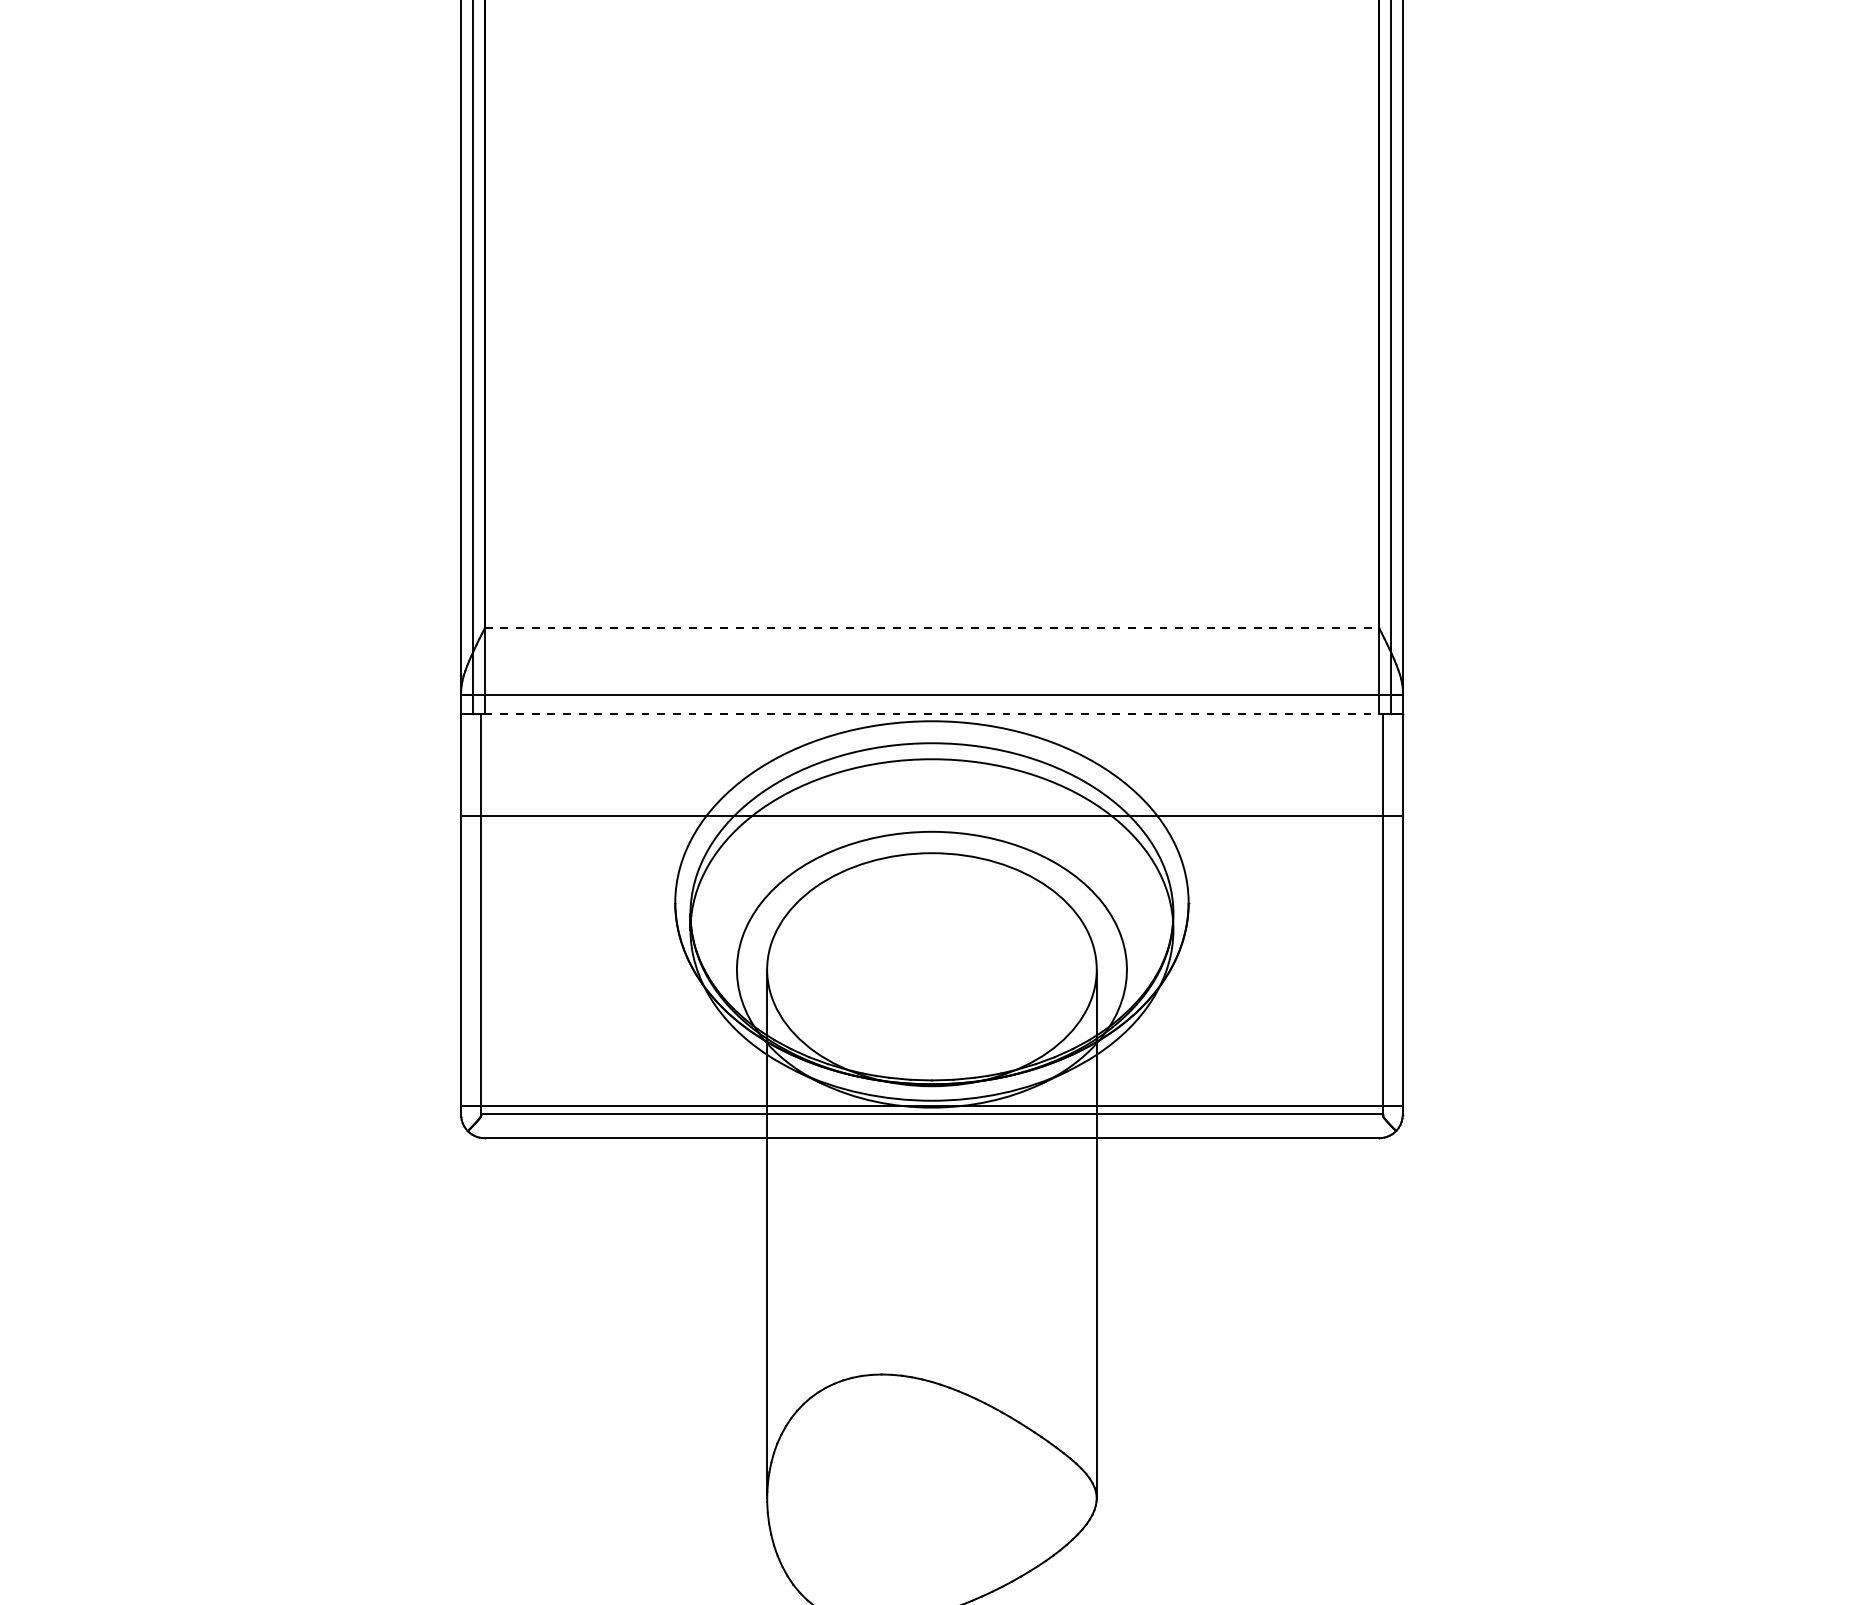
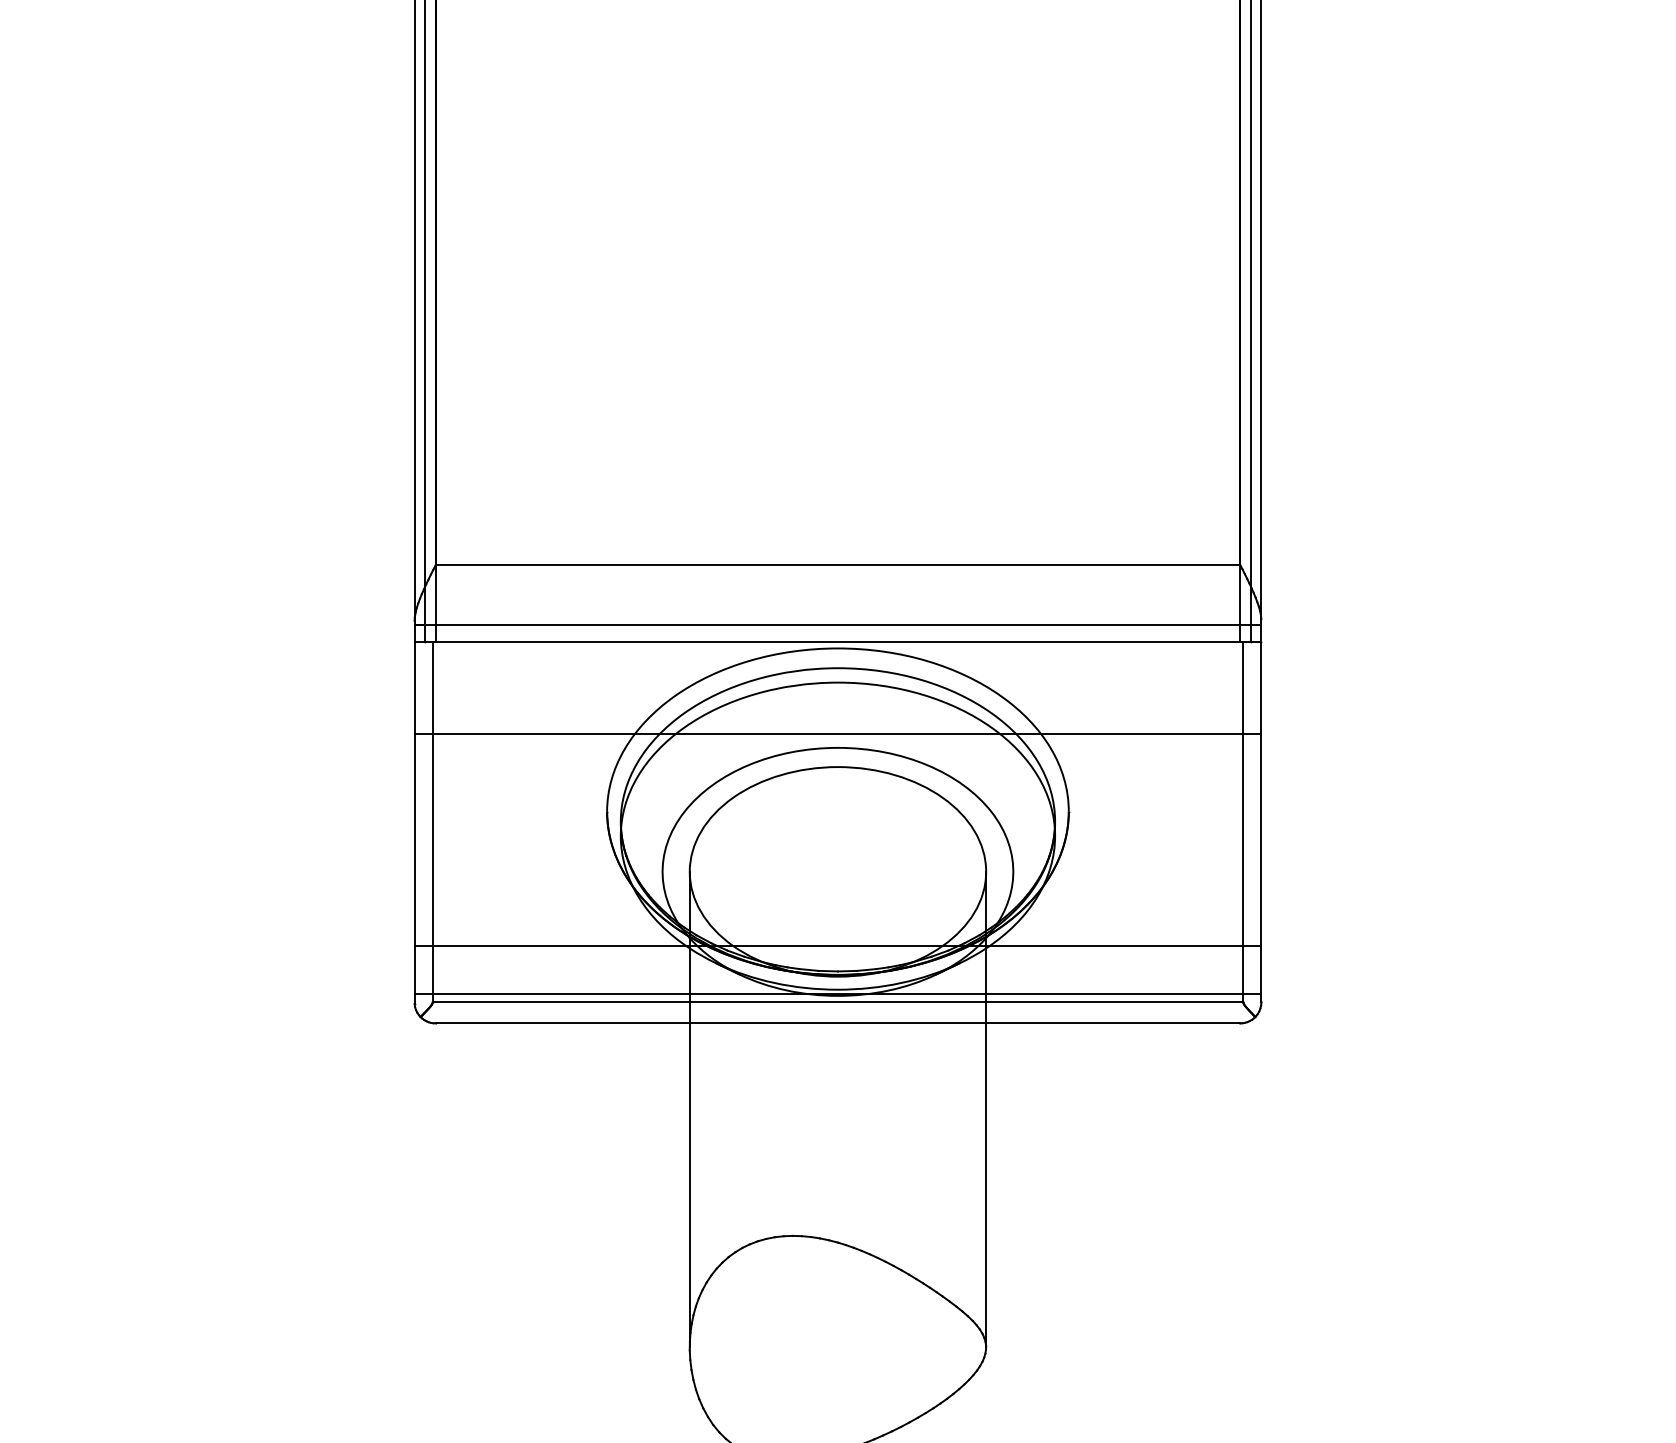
line: (932, 628) -> (838, 565), dashed -> solid
line: (932, 714) -> (838, 642), dashed -> solid
line: (931, 1051) -> (837, 945), added

